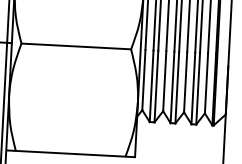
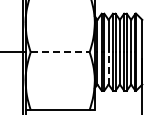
line: (76, 46) -> (60, 52), solid -> dashed
line: (164, 79) -> (108, 67), solid -> dashed

